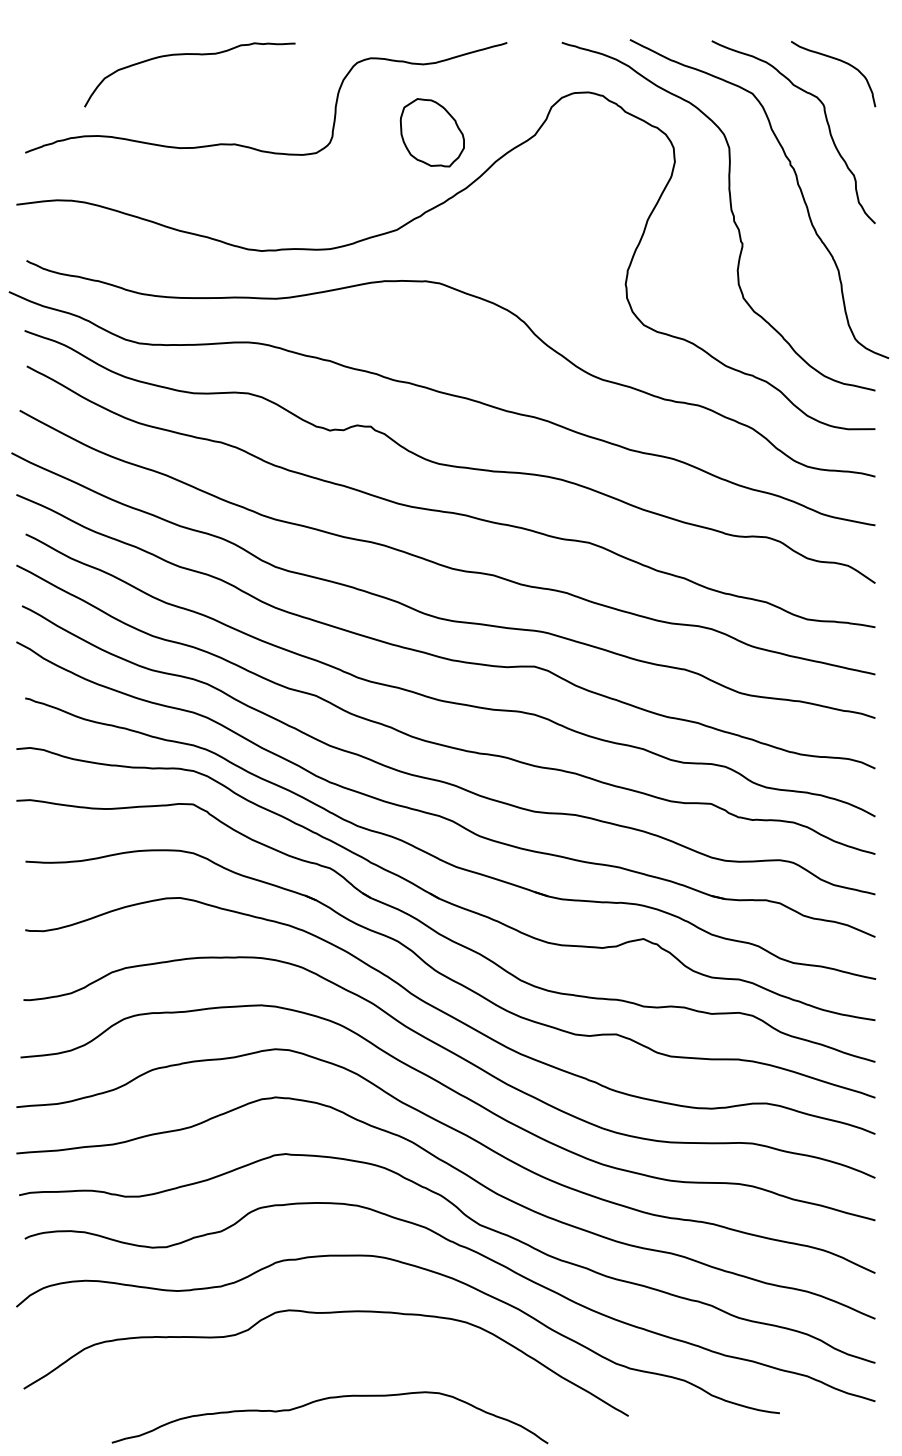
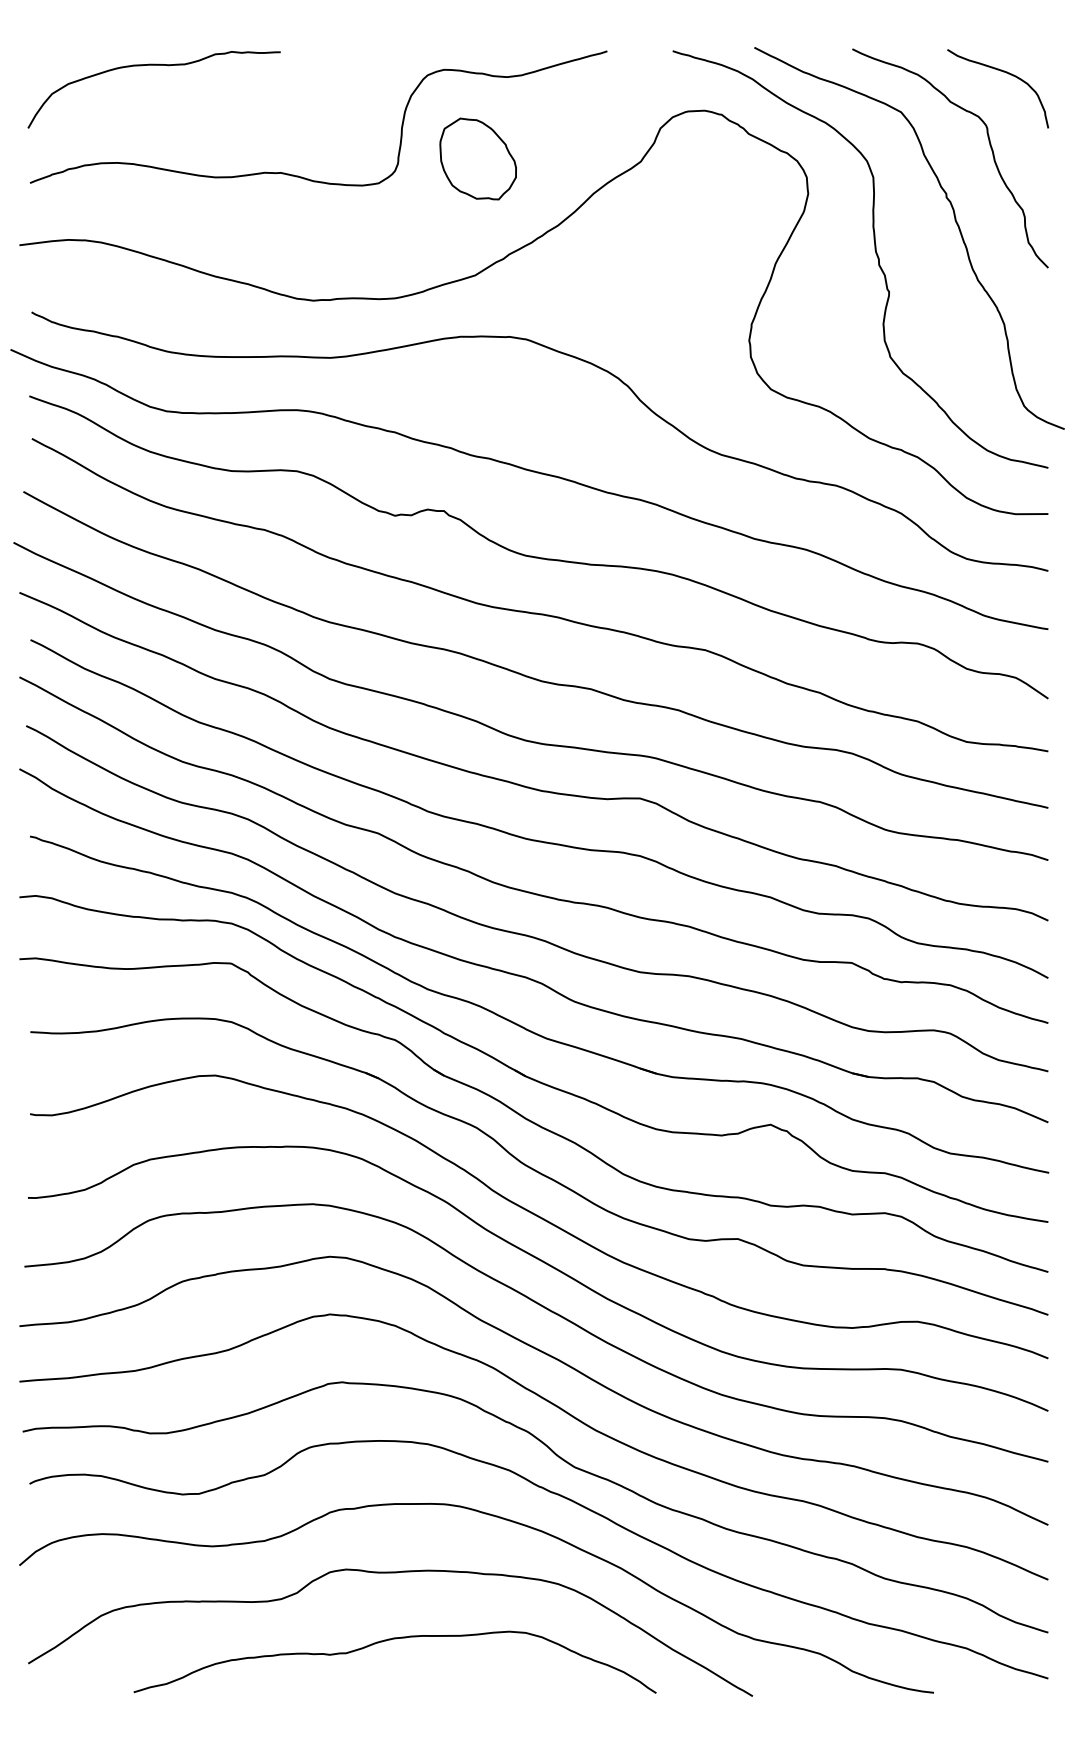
curve: (183, 55) -> (146, 66), moved
part: (431, 132) -> (477, 158), moved
curve: (323, 1400) -> (387, 1641), moved

